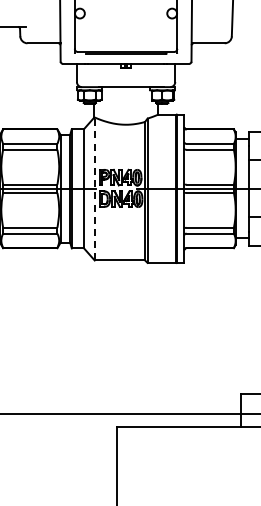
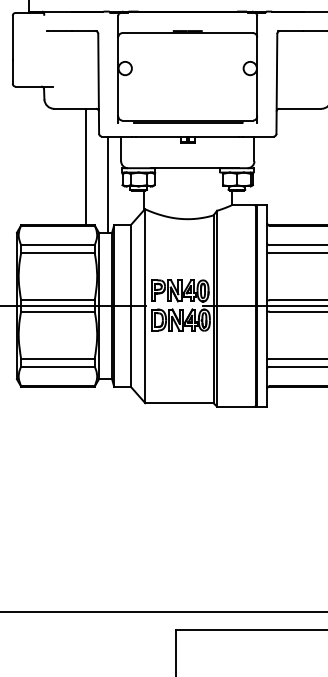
line: (51, 86) -> (86, 167), added
line: (66, 98) -> (107, 183), added
line: (94, 188) -> (144, 305), dashed -> solid

